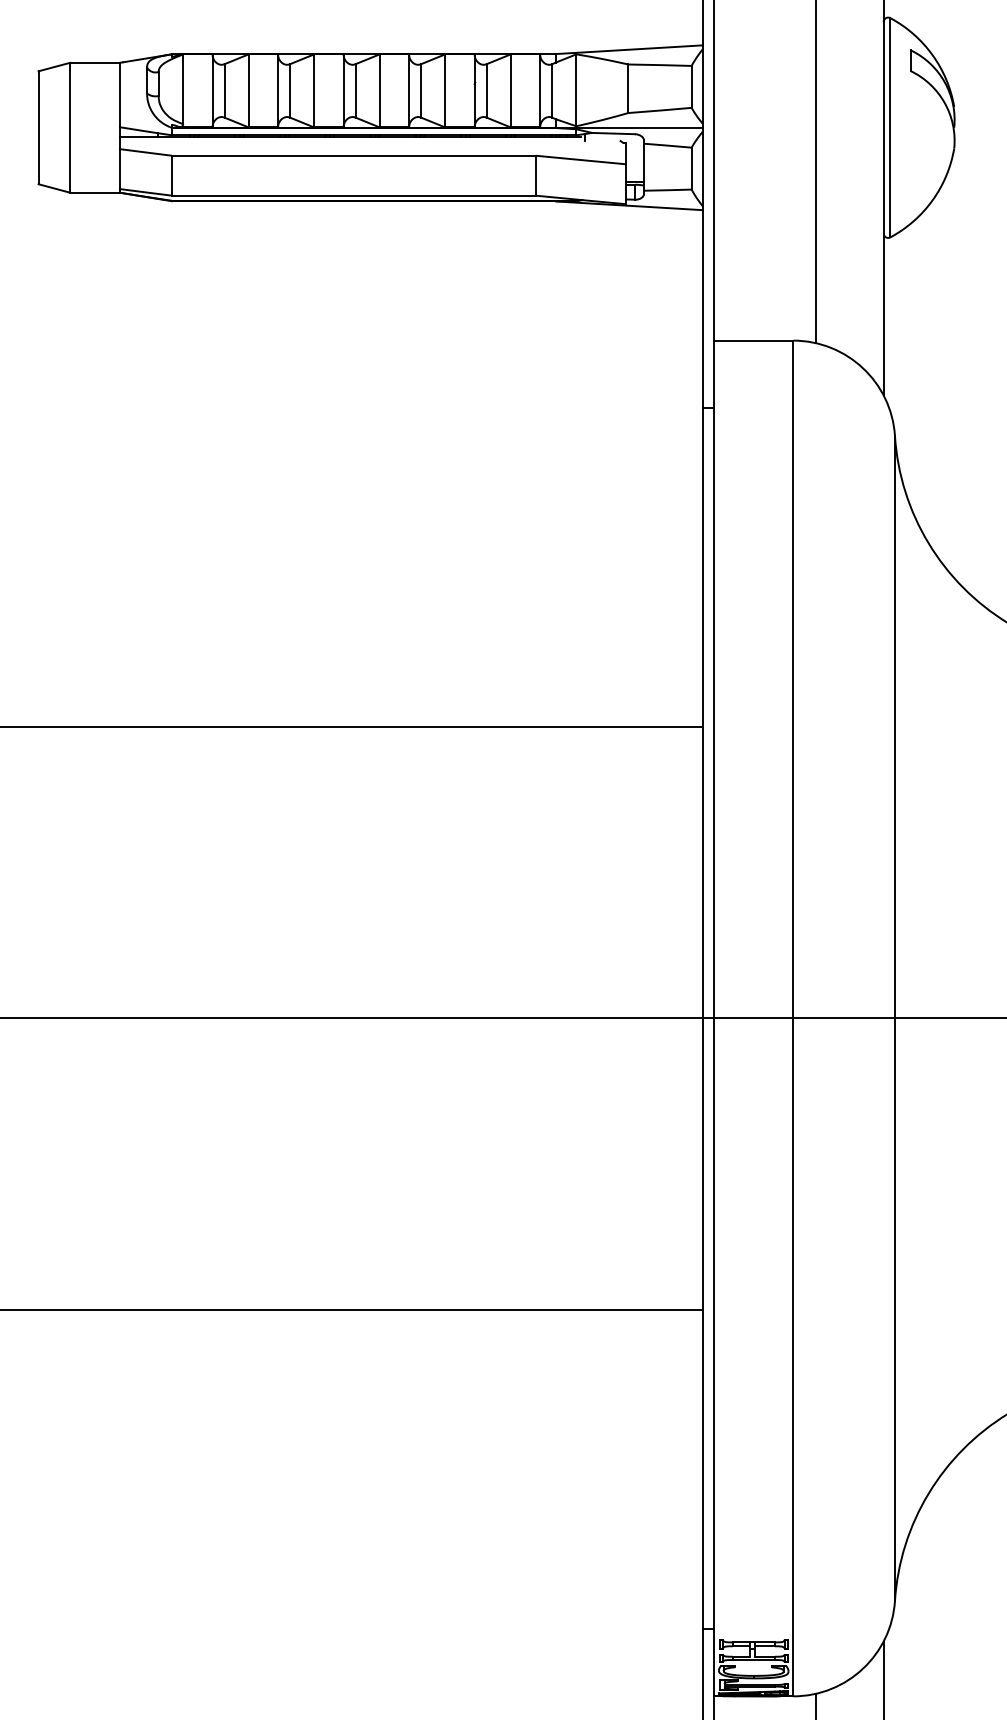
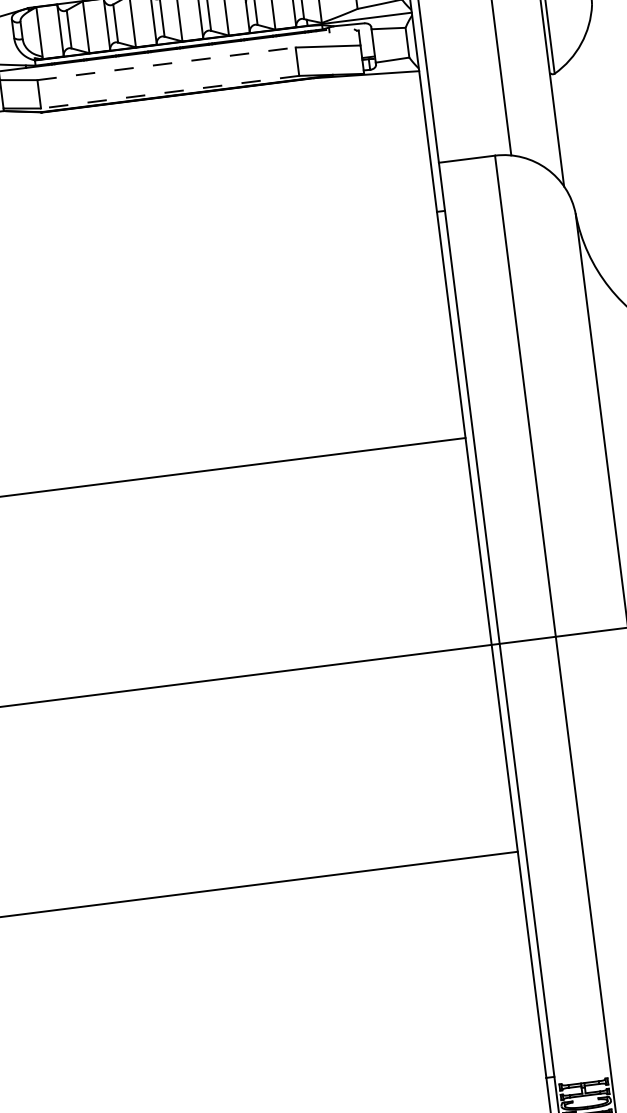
line: (353, 155) -> (166, 63), solid -> dashed
line: (353, 195) -> (169, 92), solid -> dashed

